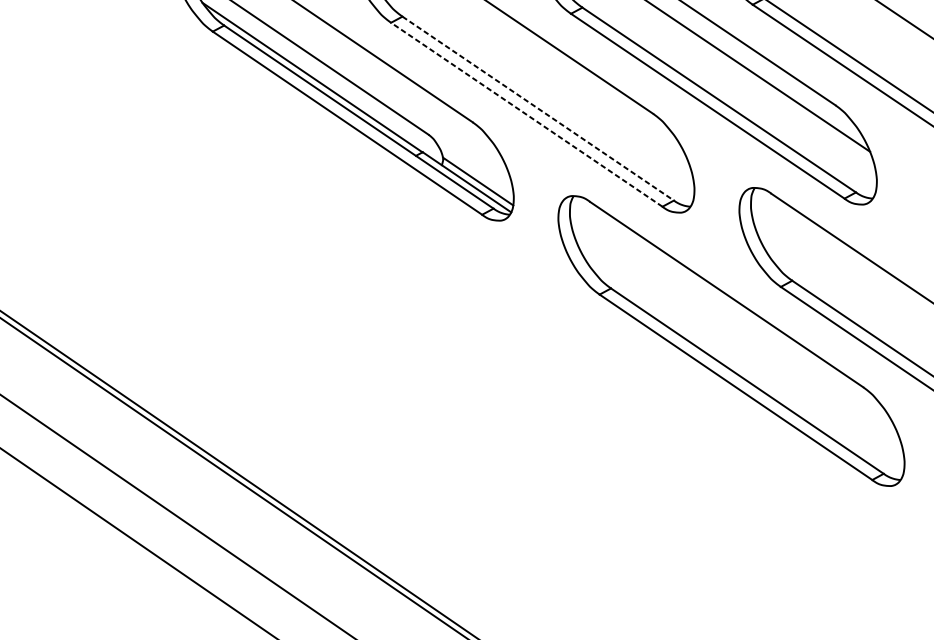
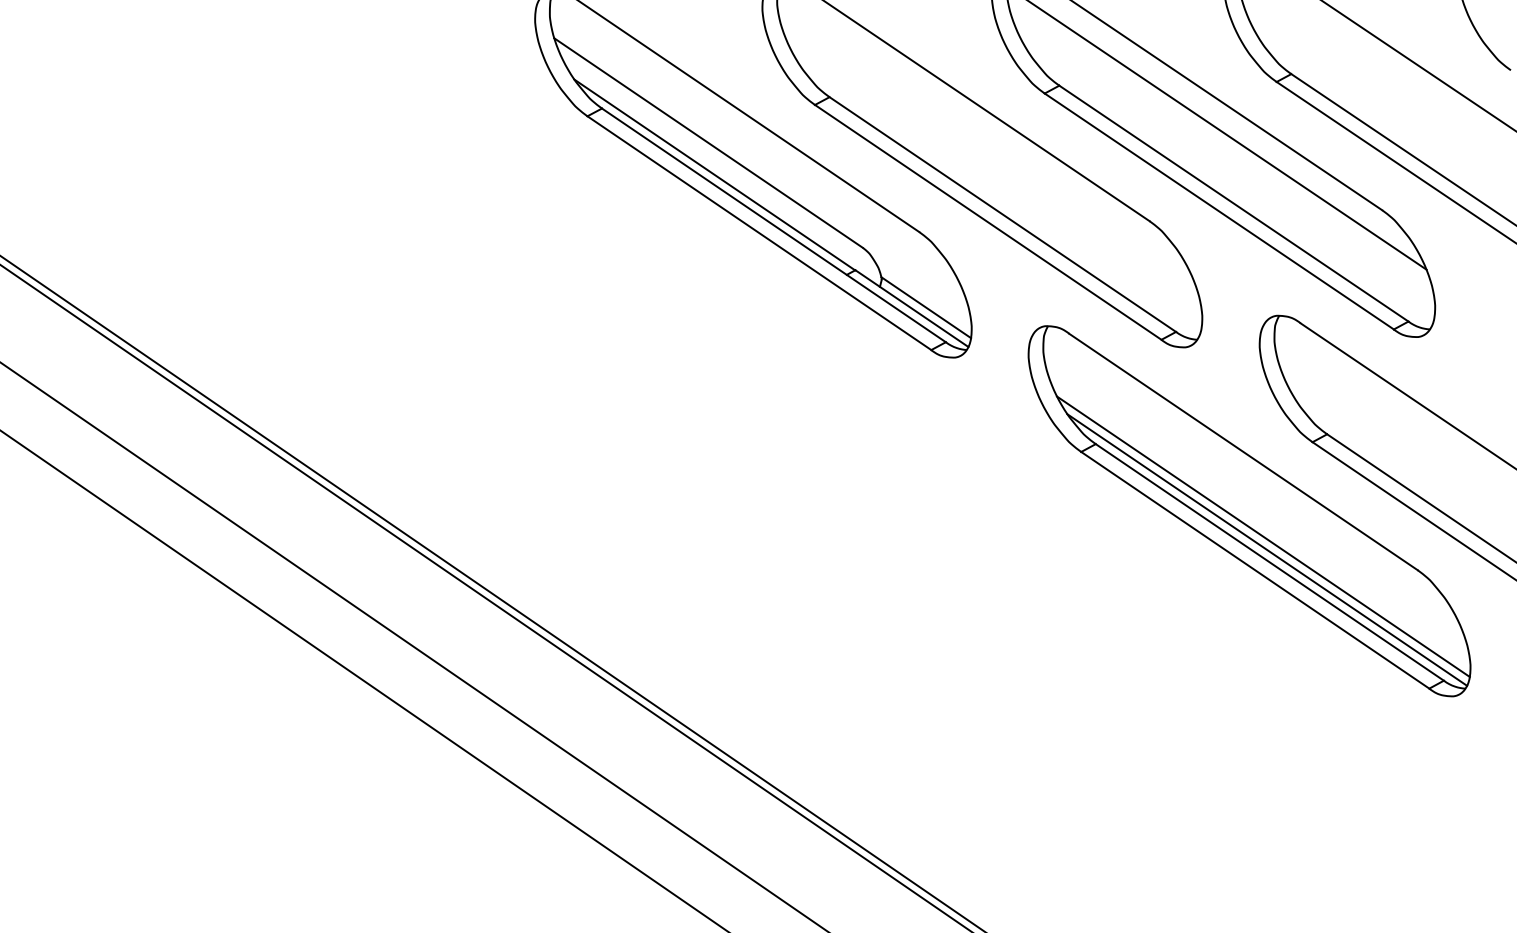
line: (538, 108) -> (1003, 214), dashed -> solid
line: (526, 114) -> (987, 222), dashed -> solid
line: (741, 360) -> (1262, 536), added
line: (745, 371) -> (1267, 549), added

